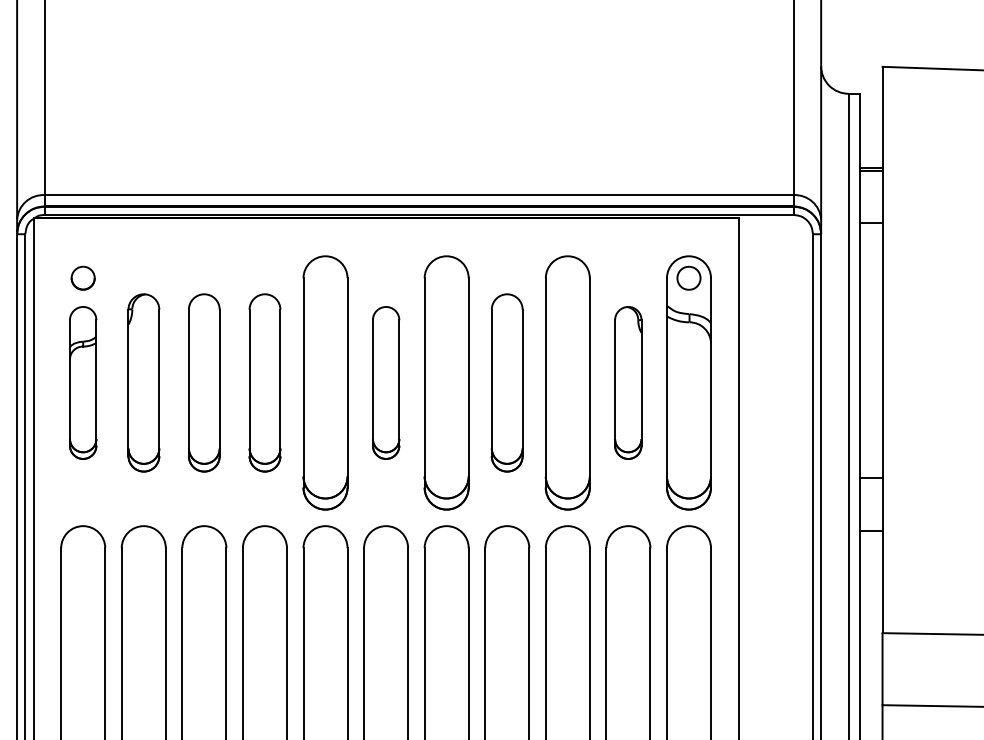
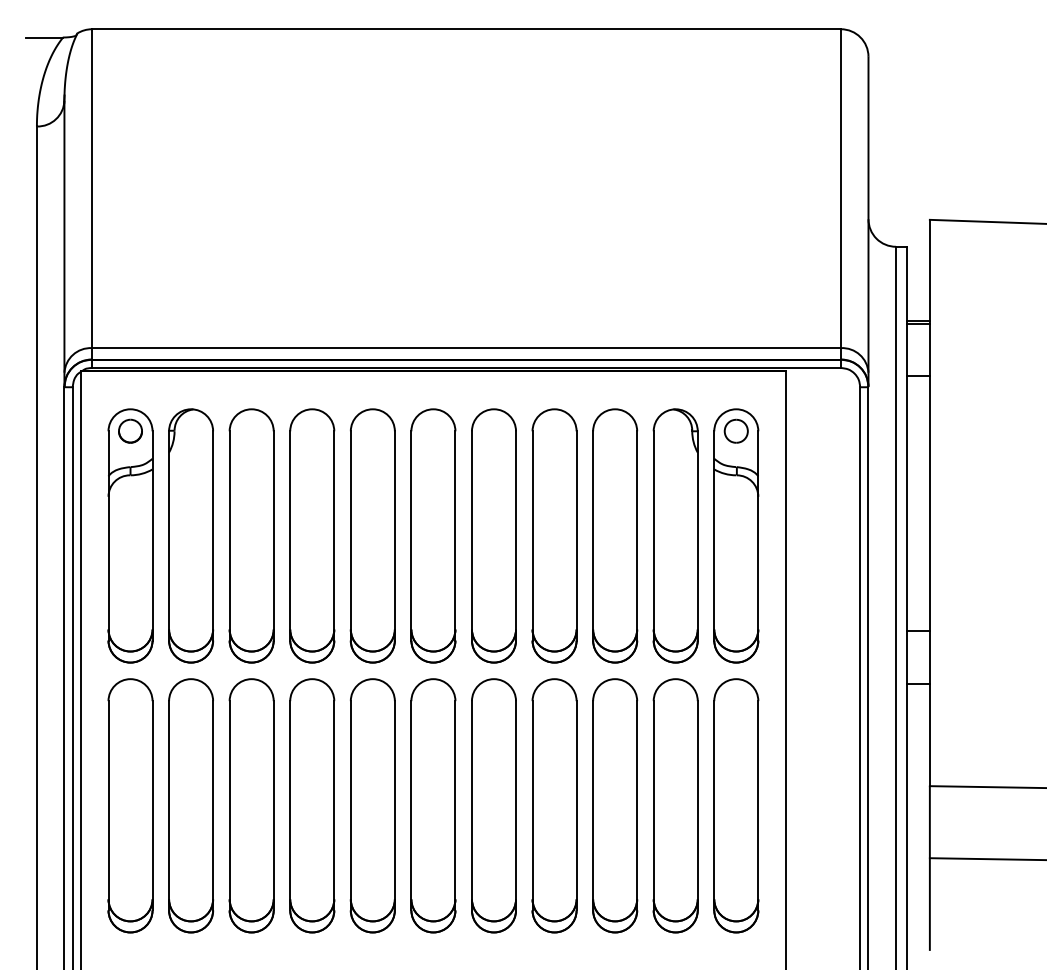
part: (83, 382) -> (130, 535), size x1.67
part: (144, 382) -> (191, 535), size x1.43
part: (204, 382) -> (251, 535), size x1.43
part: (265, 382) -> (312, 535), size x1.43
part: (386, 382) -> (433, 535), size x1.67
part: (507, 382) -> (554, 535), size x1.43
part: (628, 382) -> (675, 535), size x1.67

